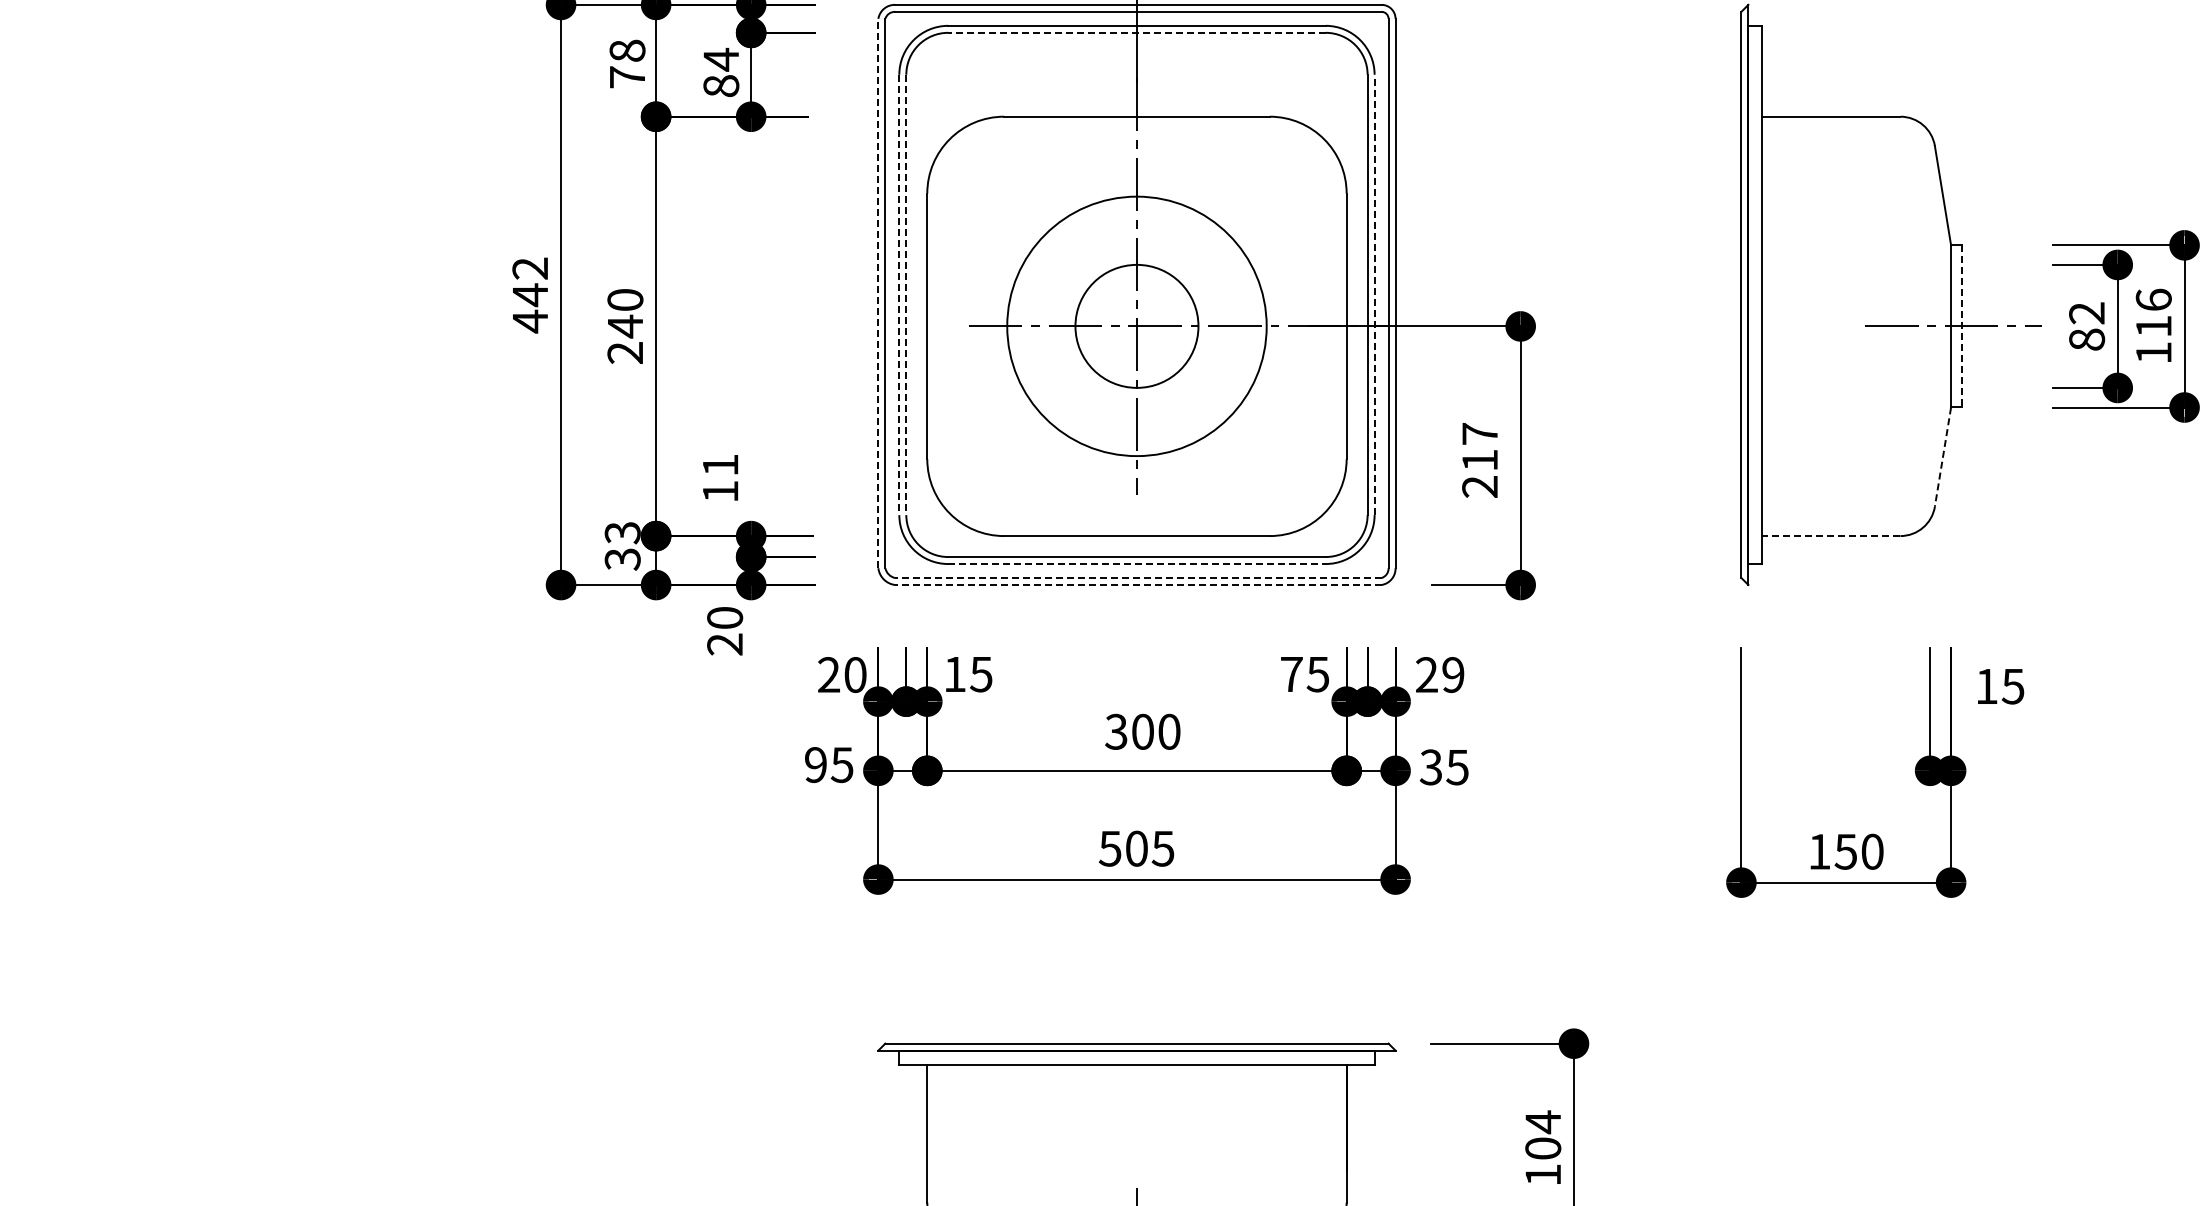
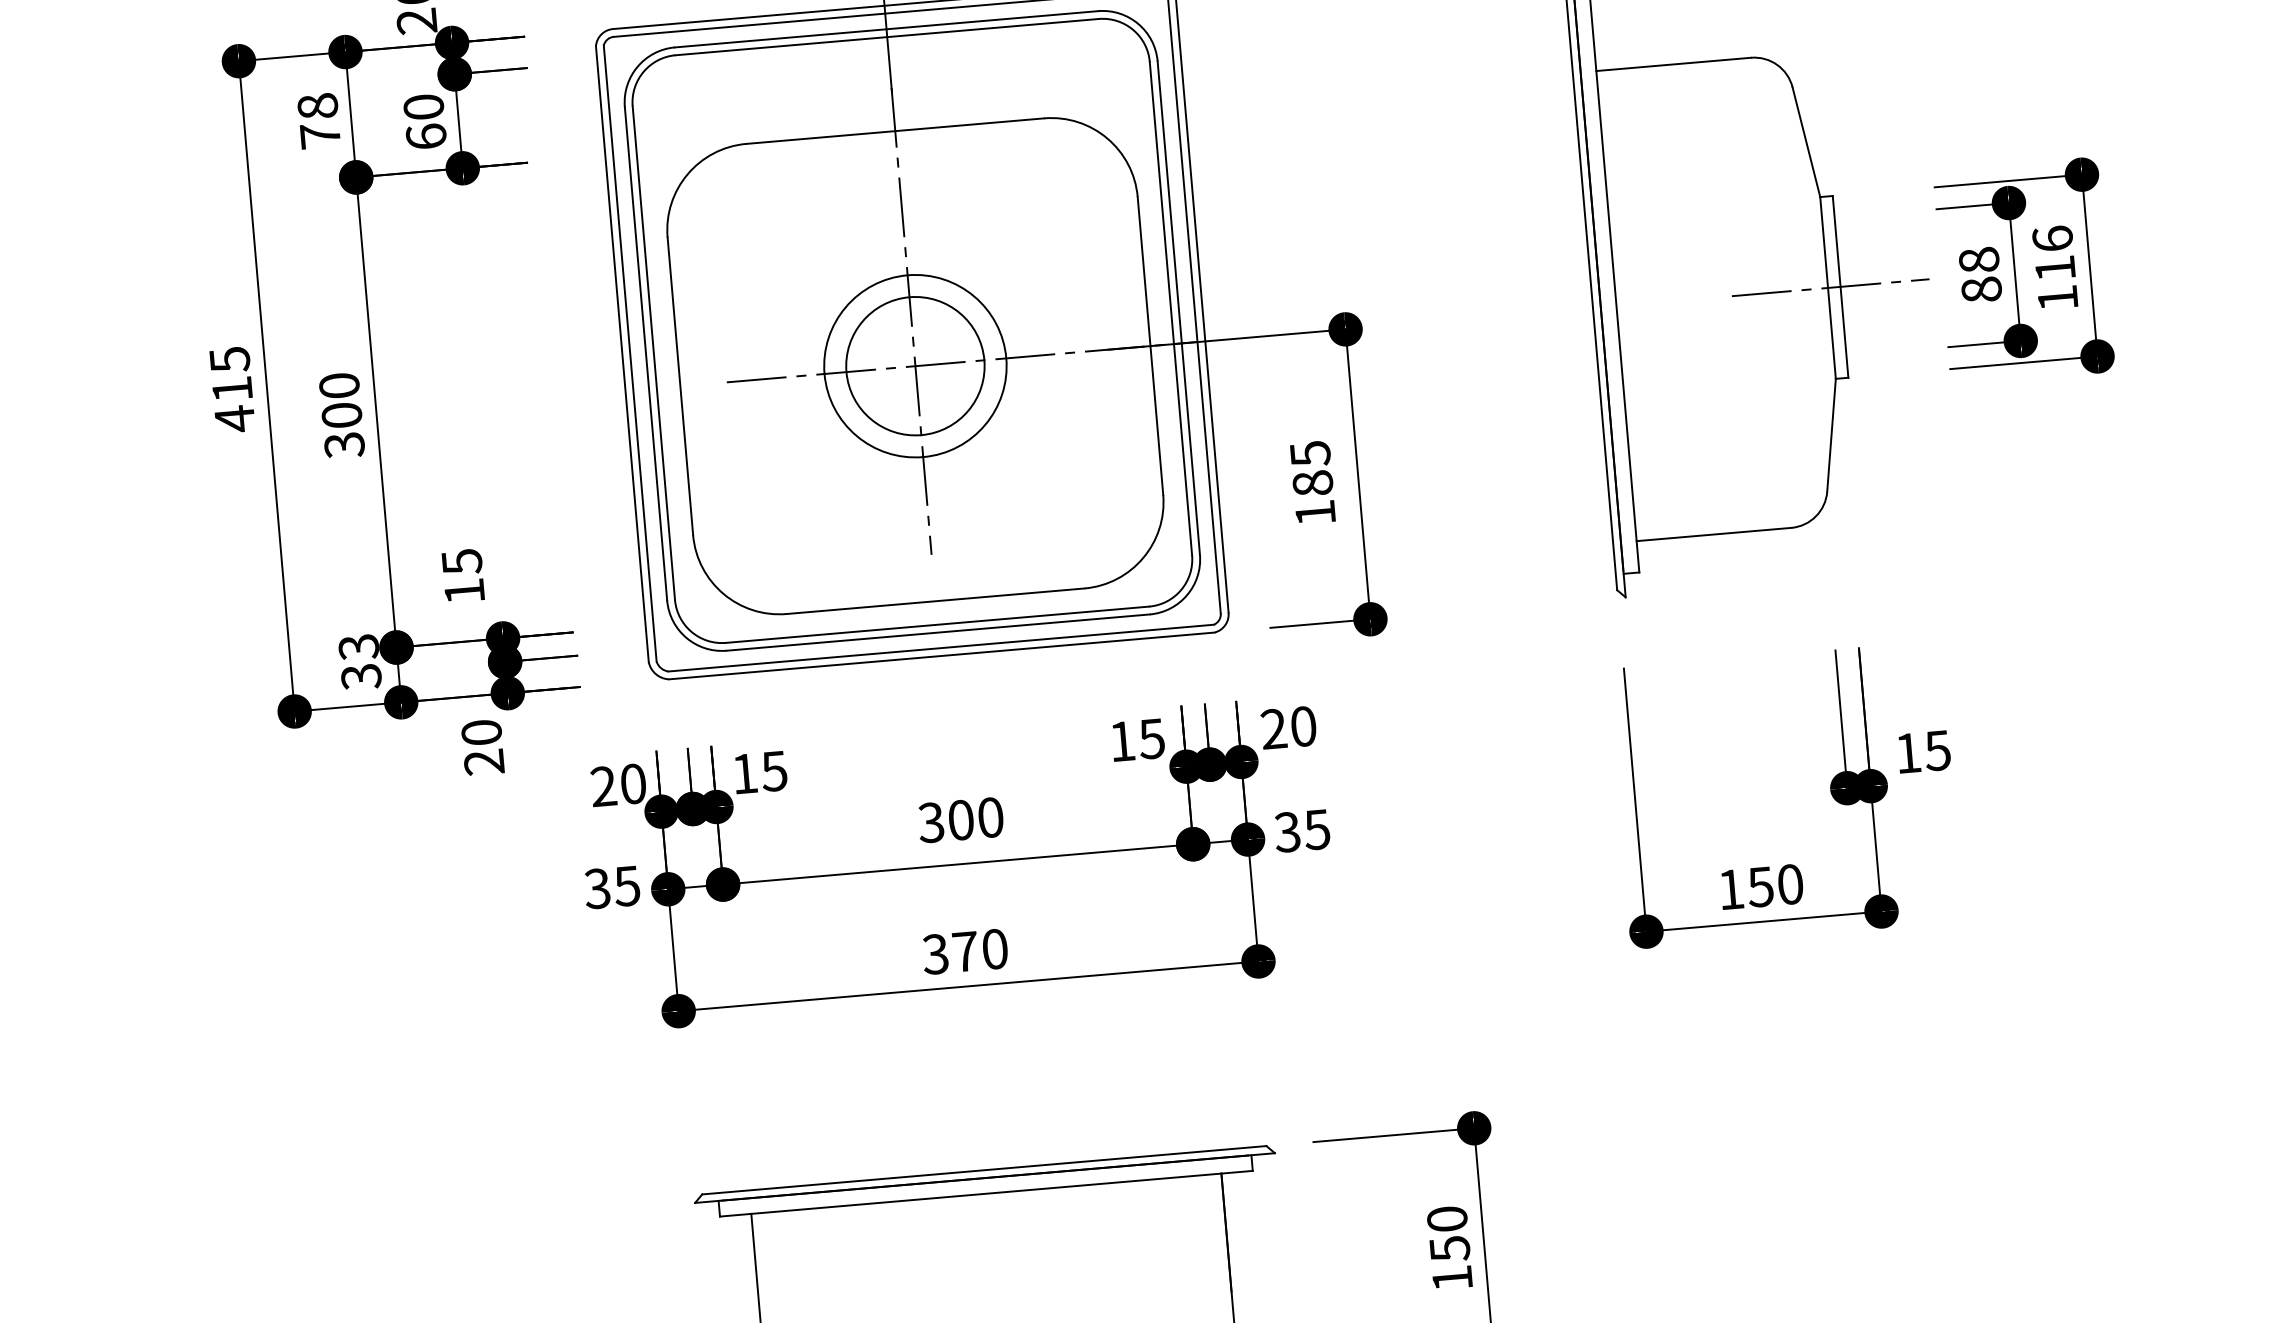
line: (1136, 32) -> (886, 36), dashed -> solid
text: (721, 72) -> (425, 121), 84 -> 60
text: (530, 282) -> (231, 375), 442 -> 415
line: (878, 293) -> (622, 354), dashed -> solid
line: (1374, 294) -> (1178, 307), dashed -> solid
line: (899, 295) -> (646, 354), dashed -> solid
line: (906, 295) -> (654, 353), dashed -> solid
text: (2087, 313) -> (1979, 260), 82 -> 88
circle: (1136, 326) -> (914, 366), size x0.62
line: (1962, 326) -> (1840, 286), dashed -> solid
text: (625, 339) -> (343, 430), 240 -> 300
line: (1942, 457) -> (1831, 435), dashed -> solid
text: (1480, 460) -> (1313, 483), 217 -> 185
text: (720, 465) -> (461, 562), 11 -> 15
line: (1830, 536) -> (1713, 535), dashed -> solid
line: (1136, 564) -> (937, 633), dashed -> solid
line: (1137, 578) -> (940, 648), dashed -> solid
line: (1137, 584) -> (940, 655), dashed -> solid
text: (1291, 674) -> (1122, 741), 75 -> 15
text: (1453, 675) -> (1303, 727), 29 -> 20
text: (2001, 686) -> (1924, 751), moved
text: (815, 764) -> (597, 888), 95 -> 35
text: (1136, 848) -> (965, 951), 505 -> 370
text: (1543, 1135) -> (1448, 1234), 104 -> 150

